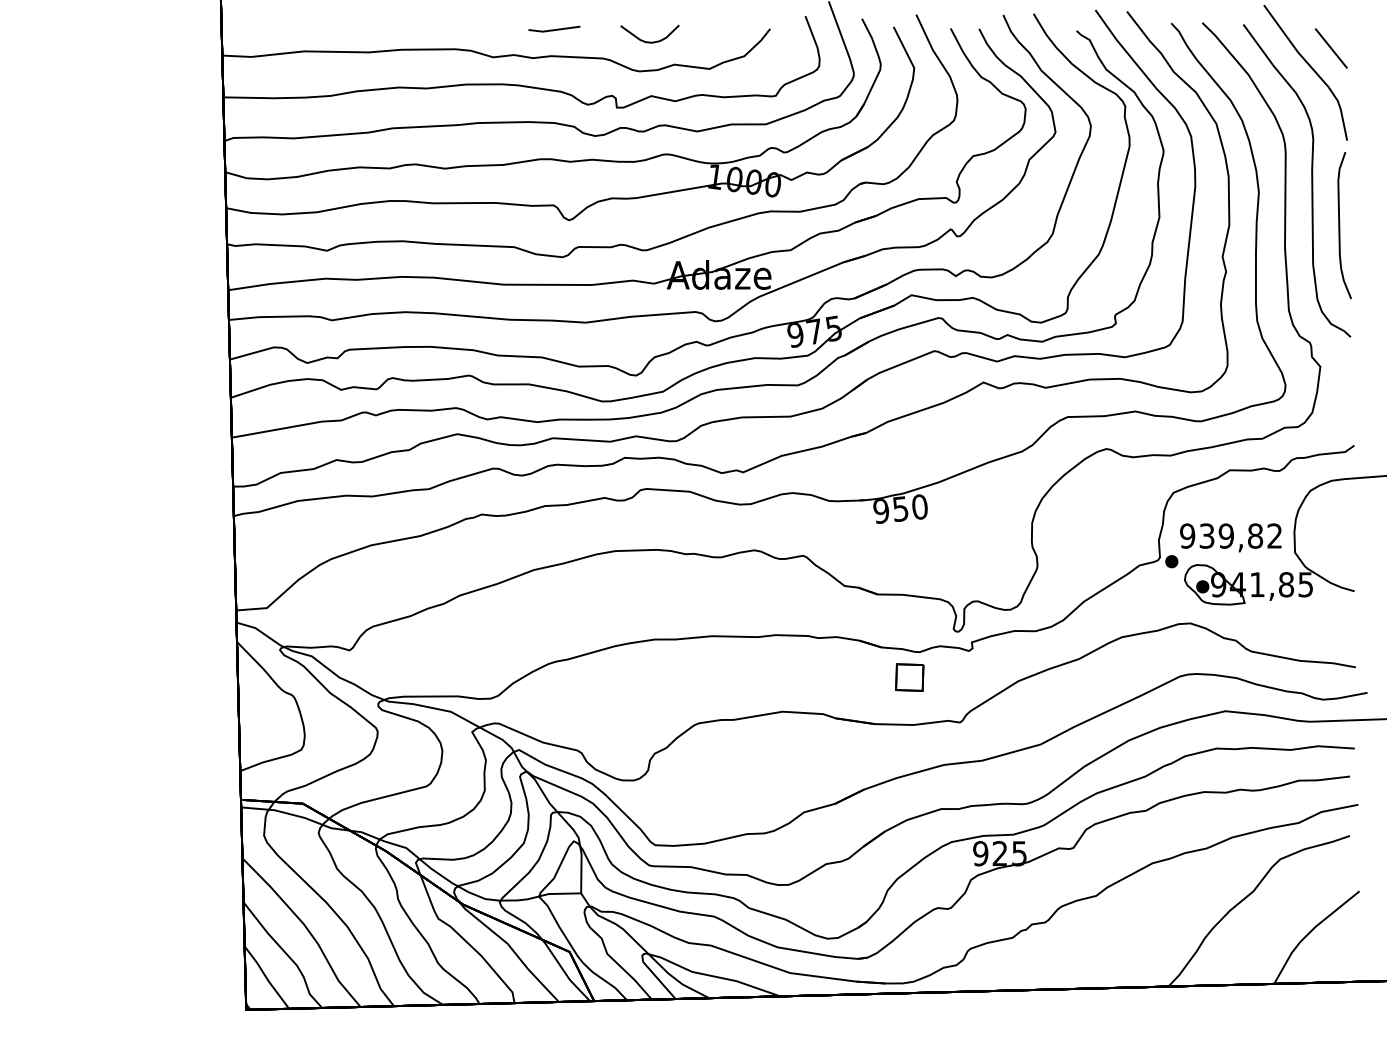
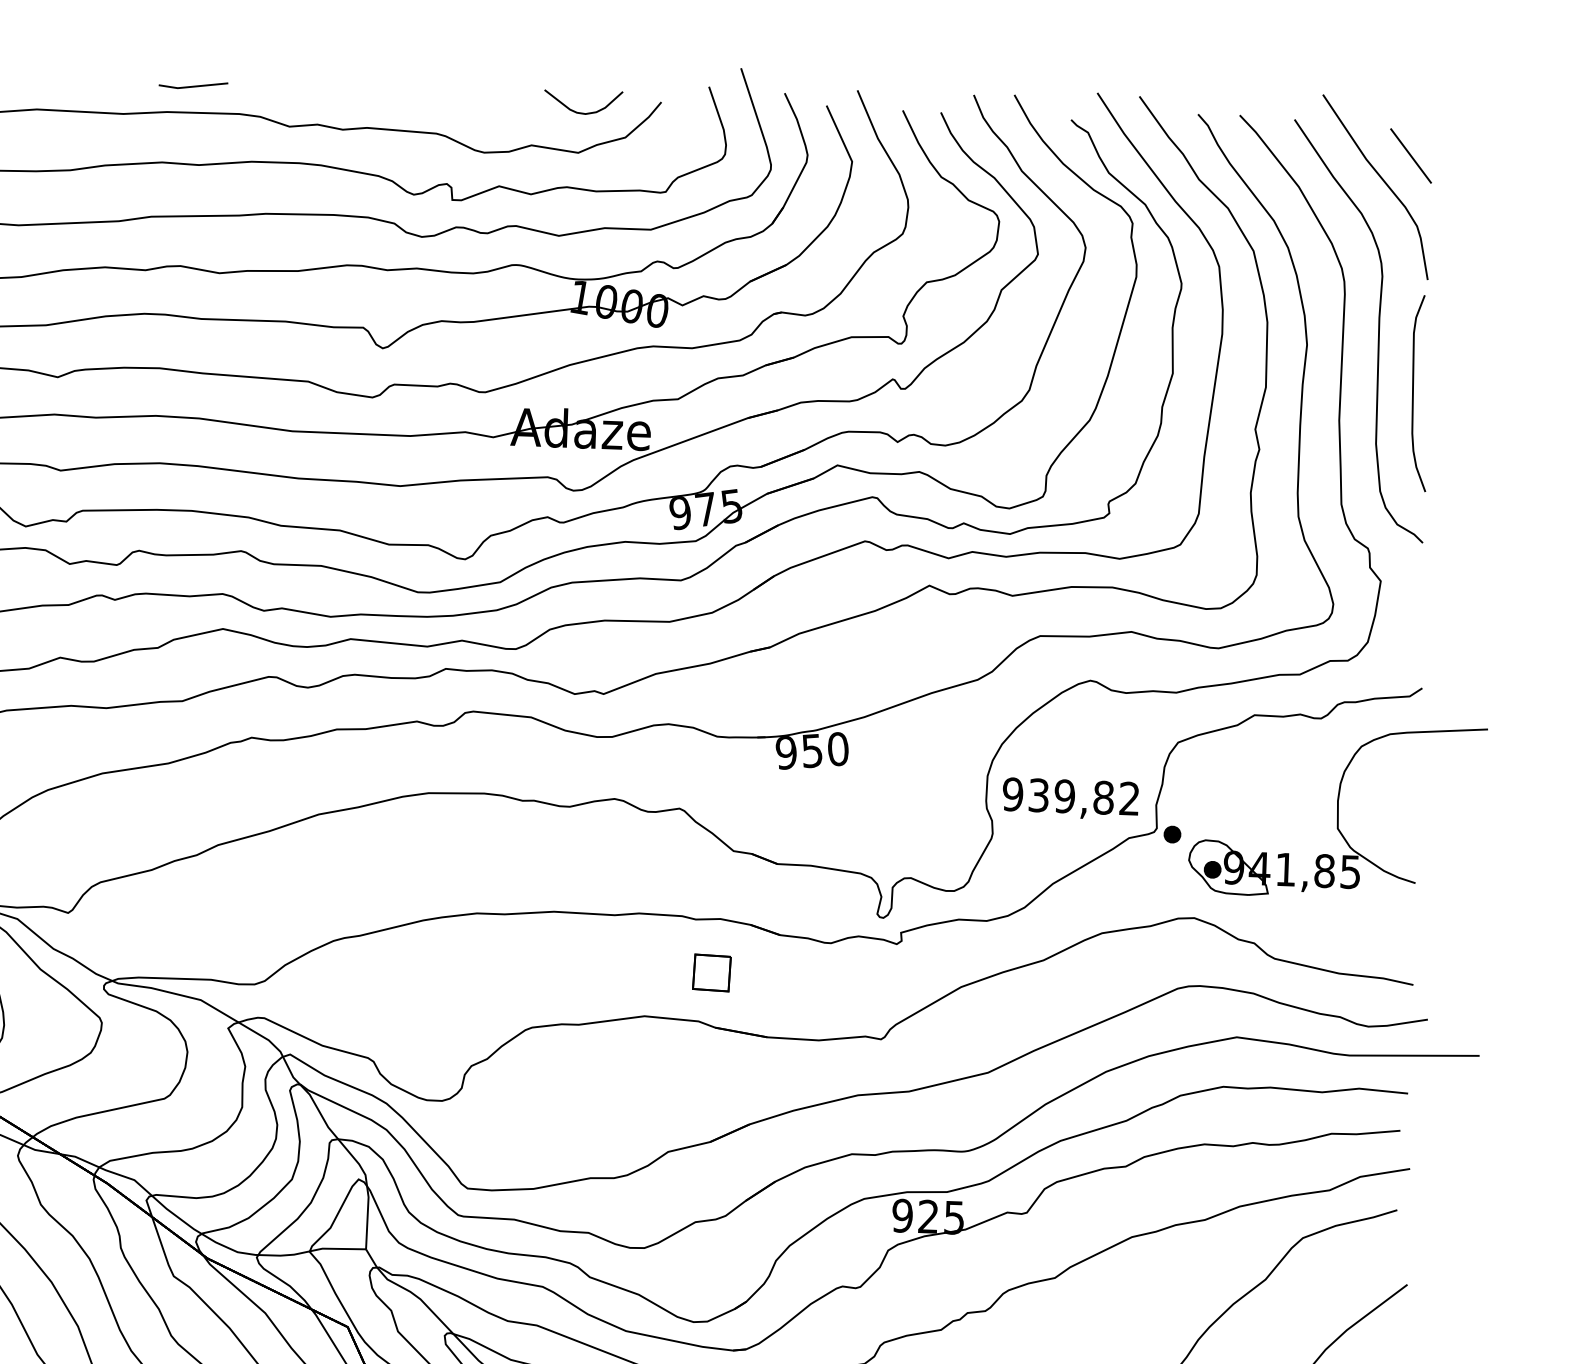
line: (554, 29) -> (193, 85), moved
curve: (649, 41) -> (582, 112), moved
text: (1230, 537) -> (1070, 798), moved
part: (909, 677) -> (711, 972), moved

